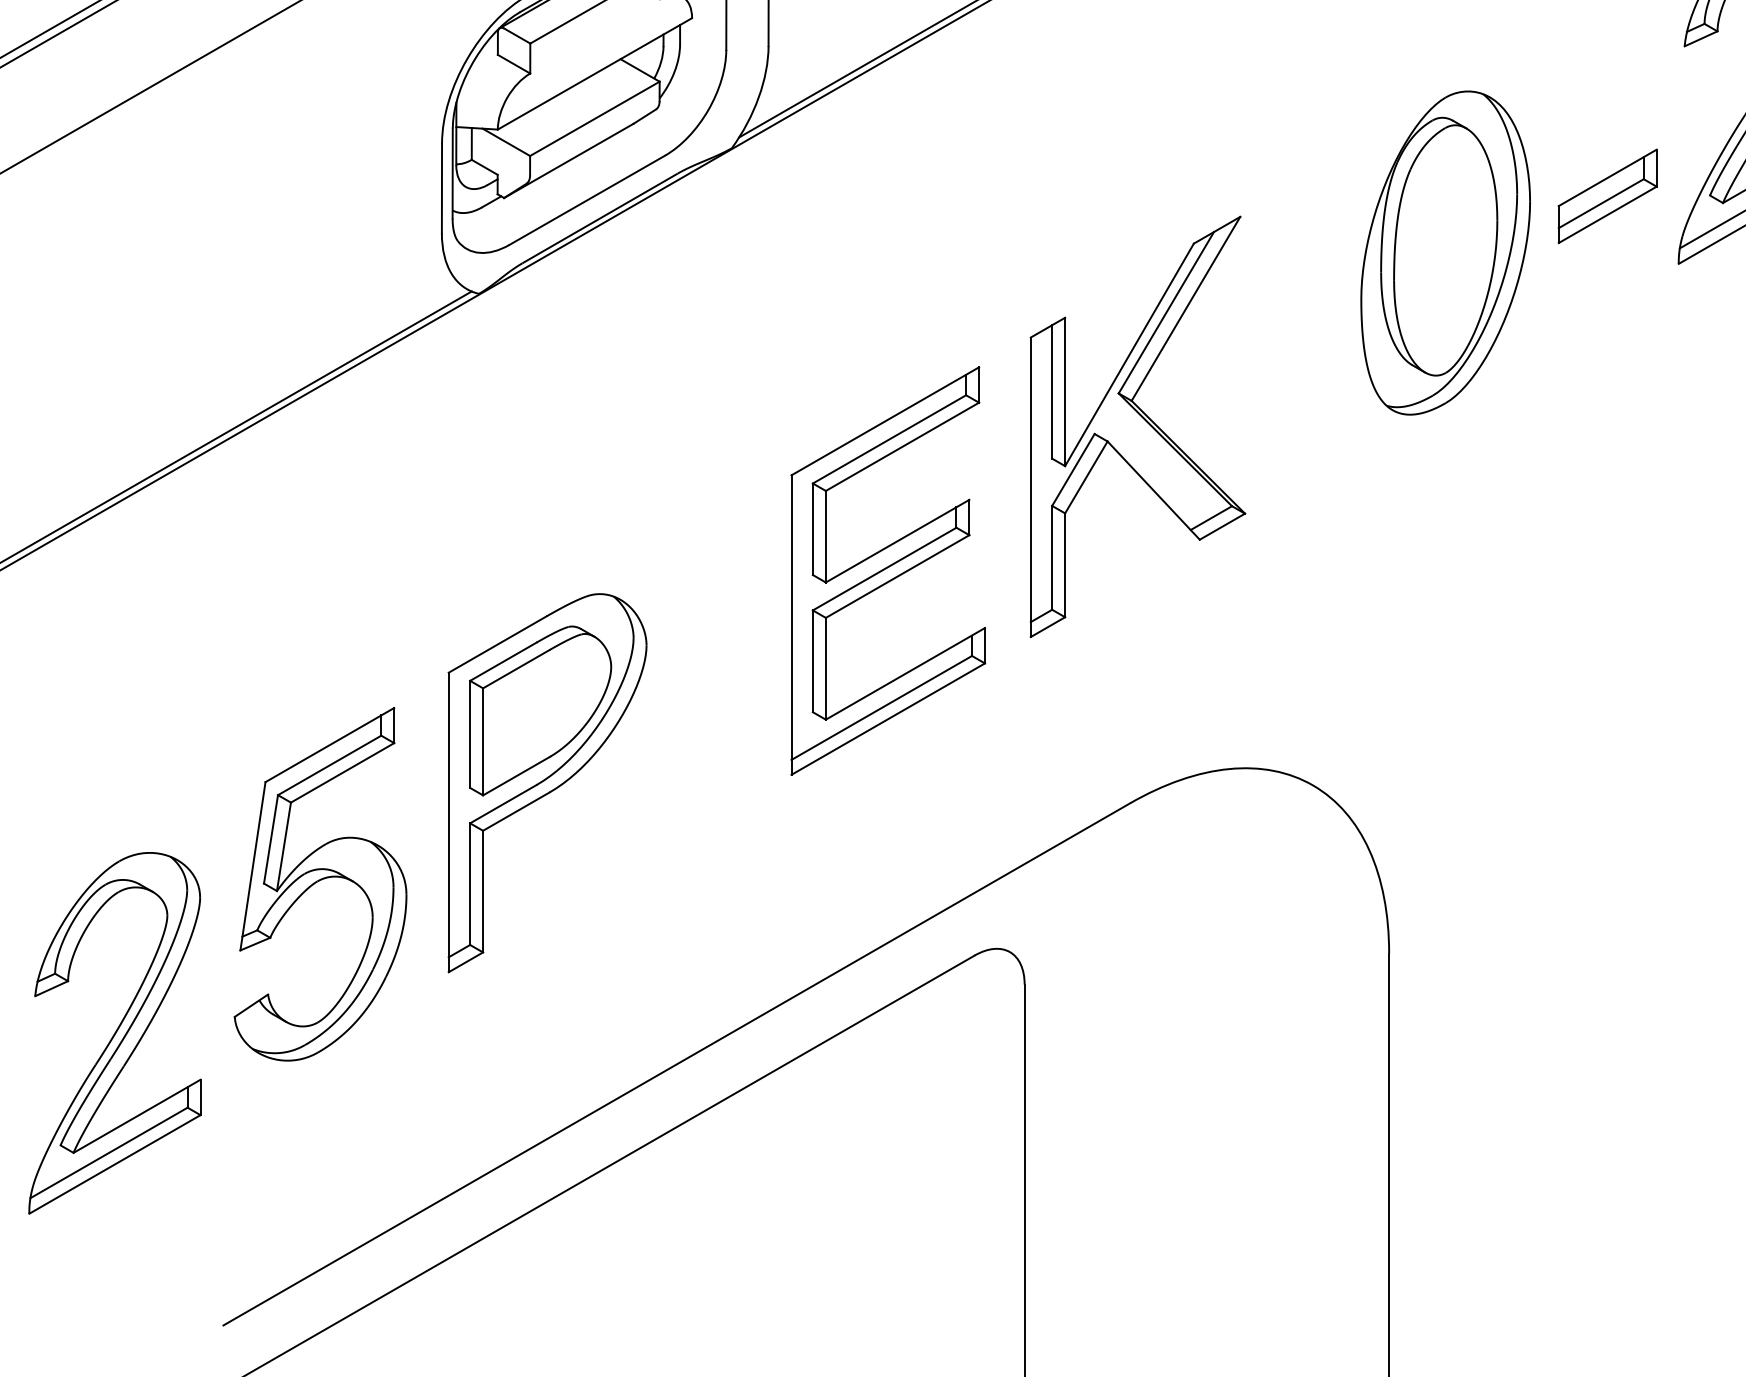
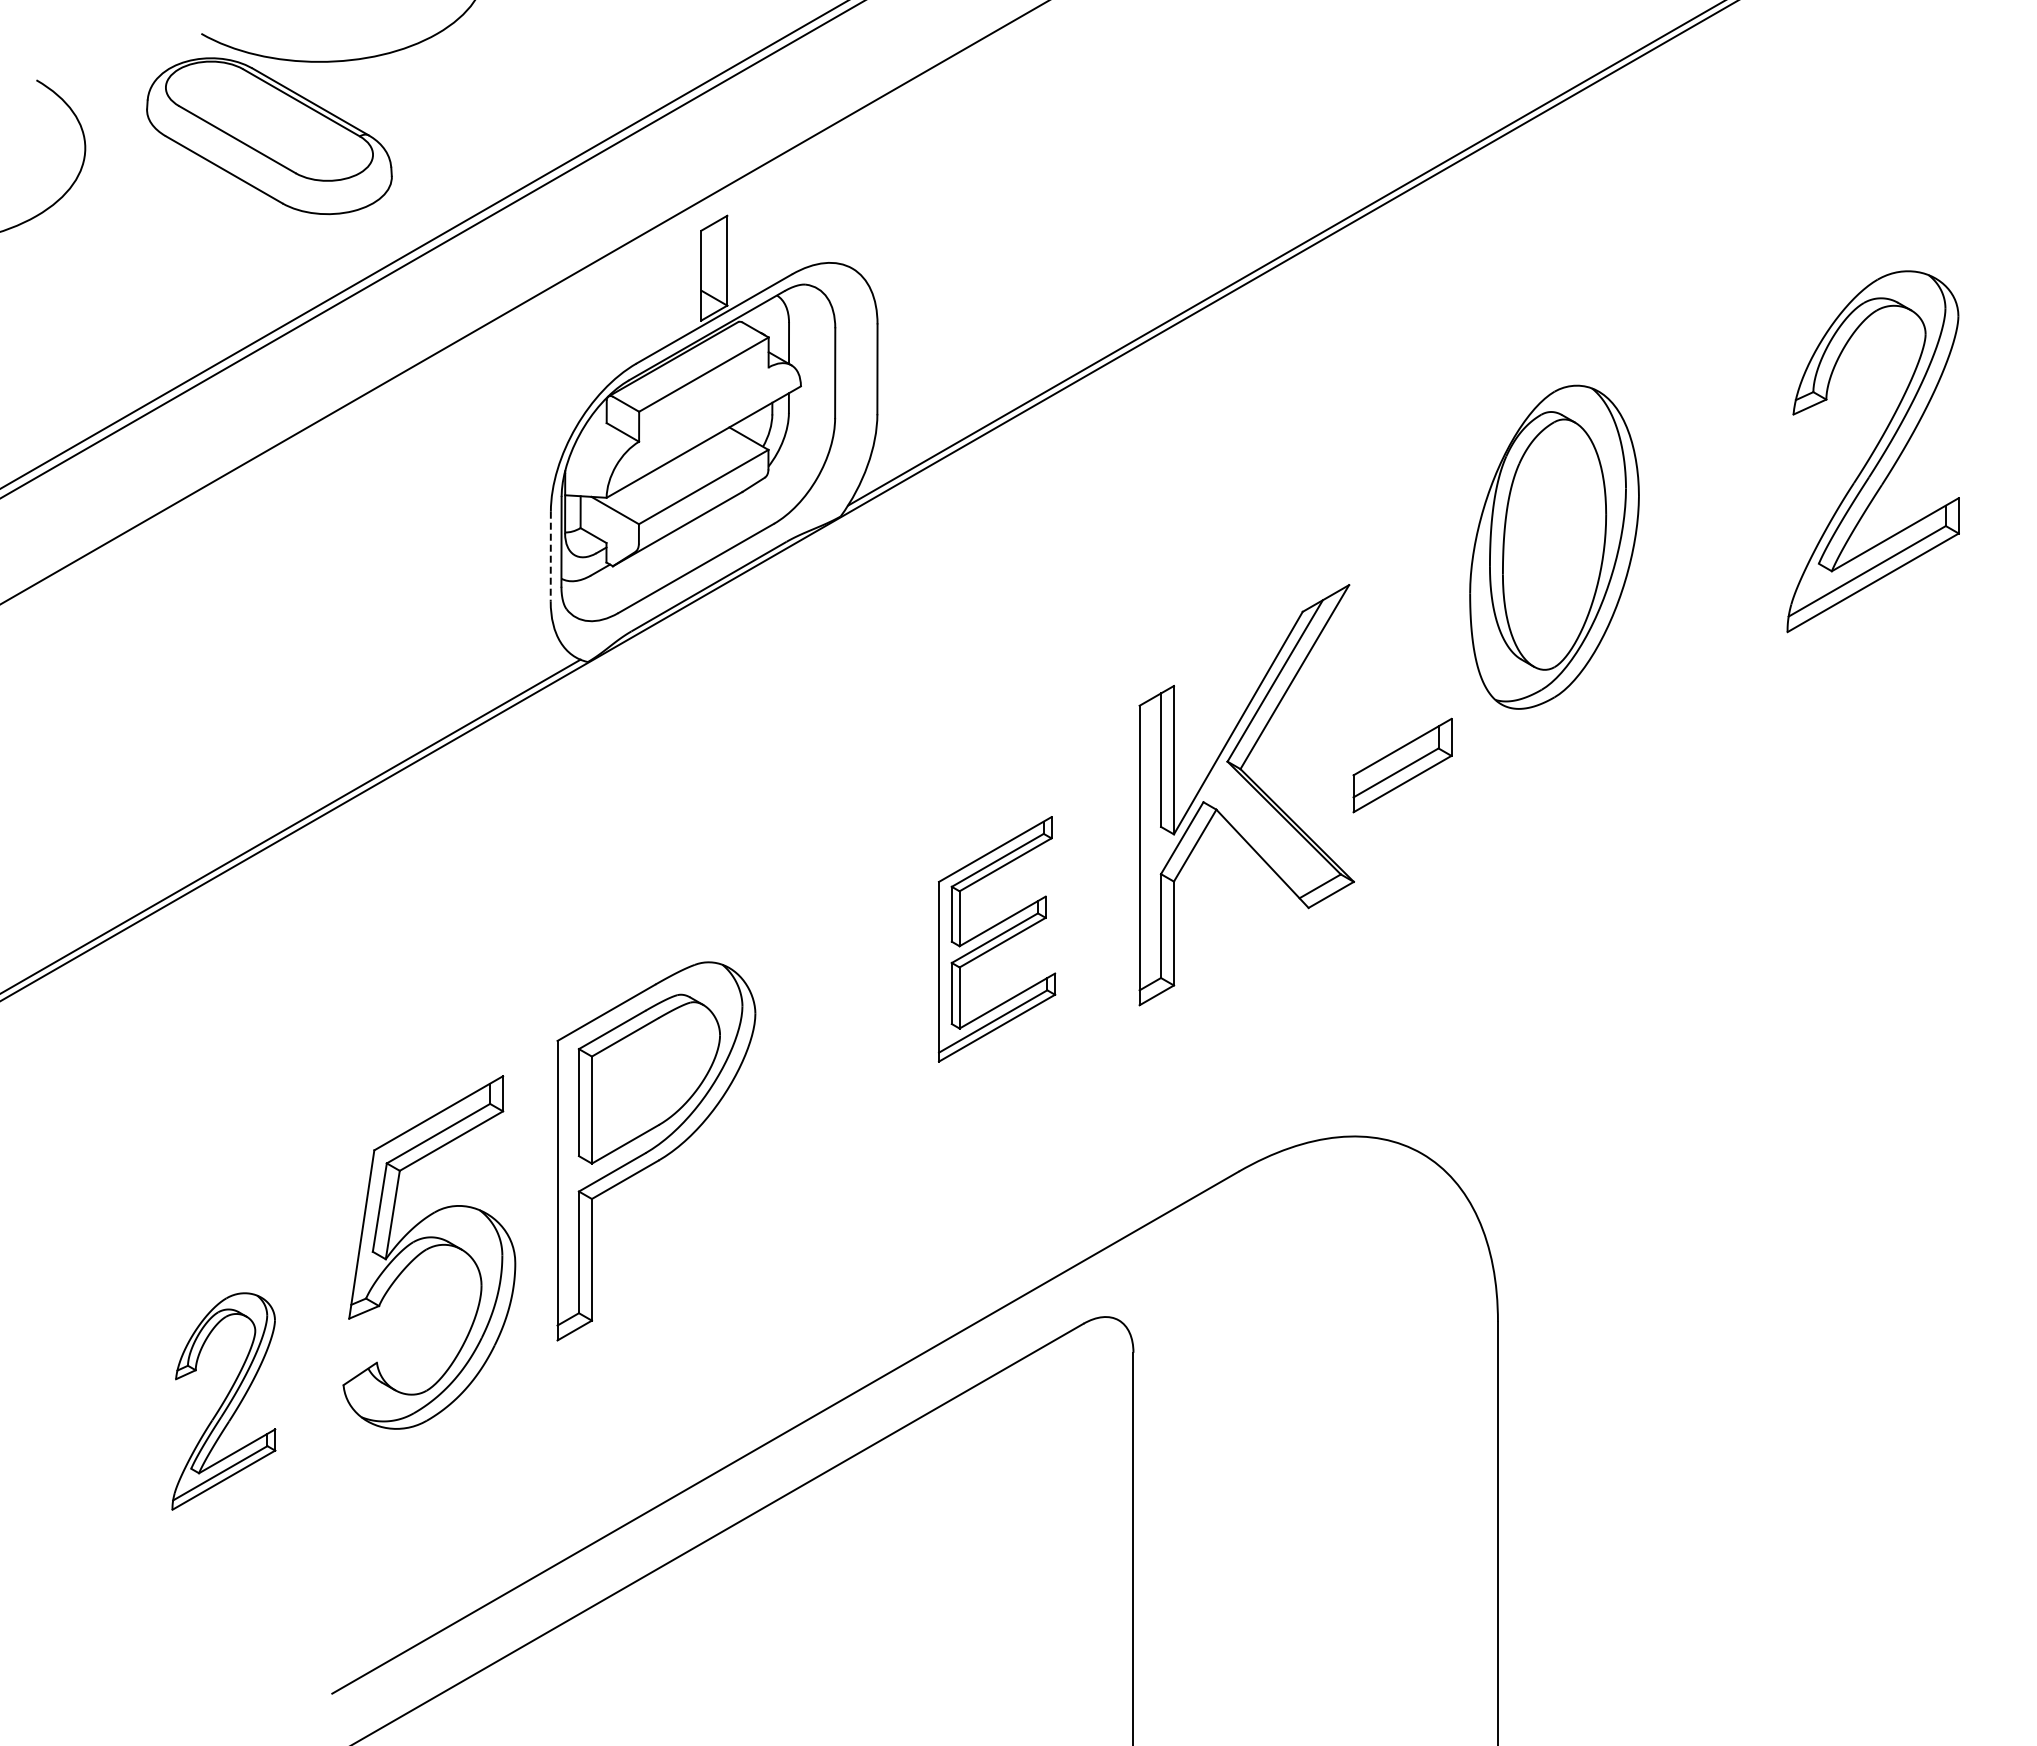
line: (441, 188) -> (550, 556), solid -> dashed
part: (1607, 196) -> (1402, 765), moved
part: (1445, 252) -> (1554, 546), moved
part: (887, 571) -> (996, 939), size x0.6
part: (114, 1033) -> (223, 1401), size x0.6

